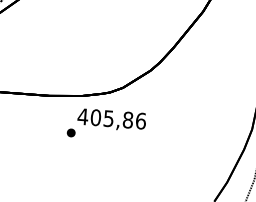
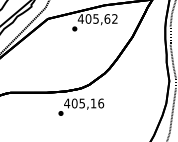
text: (127, 120) -> (93, 103), 405,86 -> 405,16

